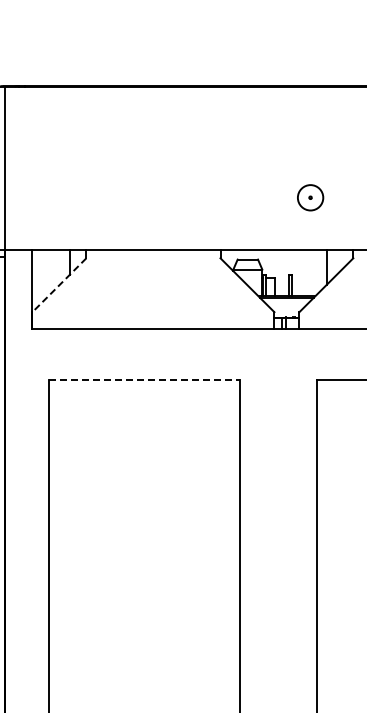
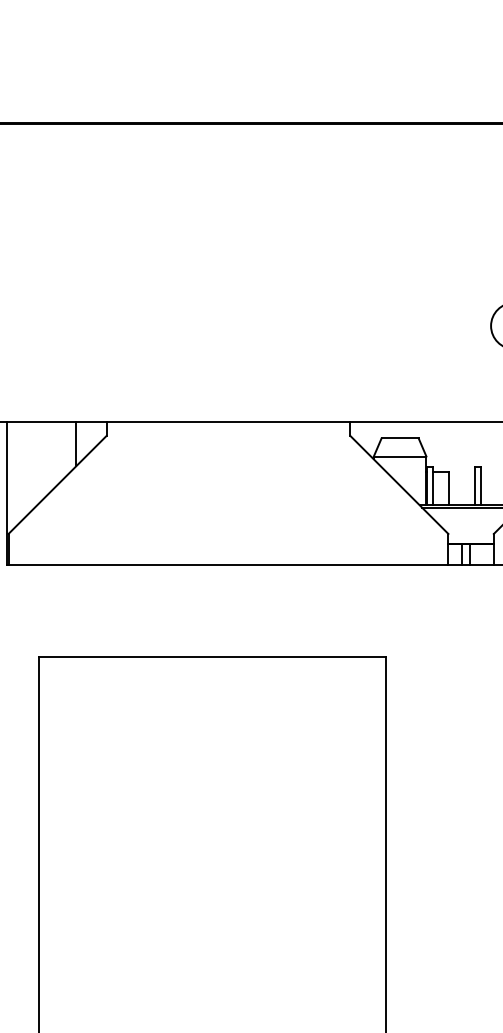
line: (59, 285) -> (57, 485), dashed -> solid
line: (145, 379) -> (214, 656), dashed -> solid

